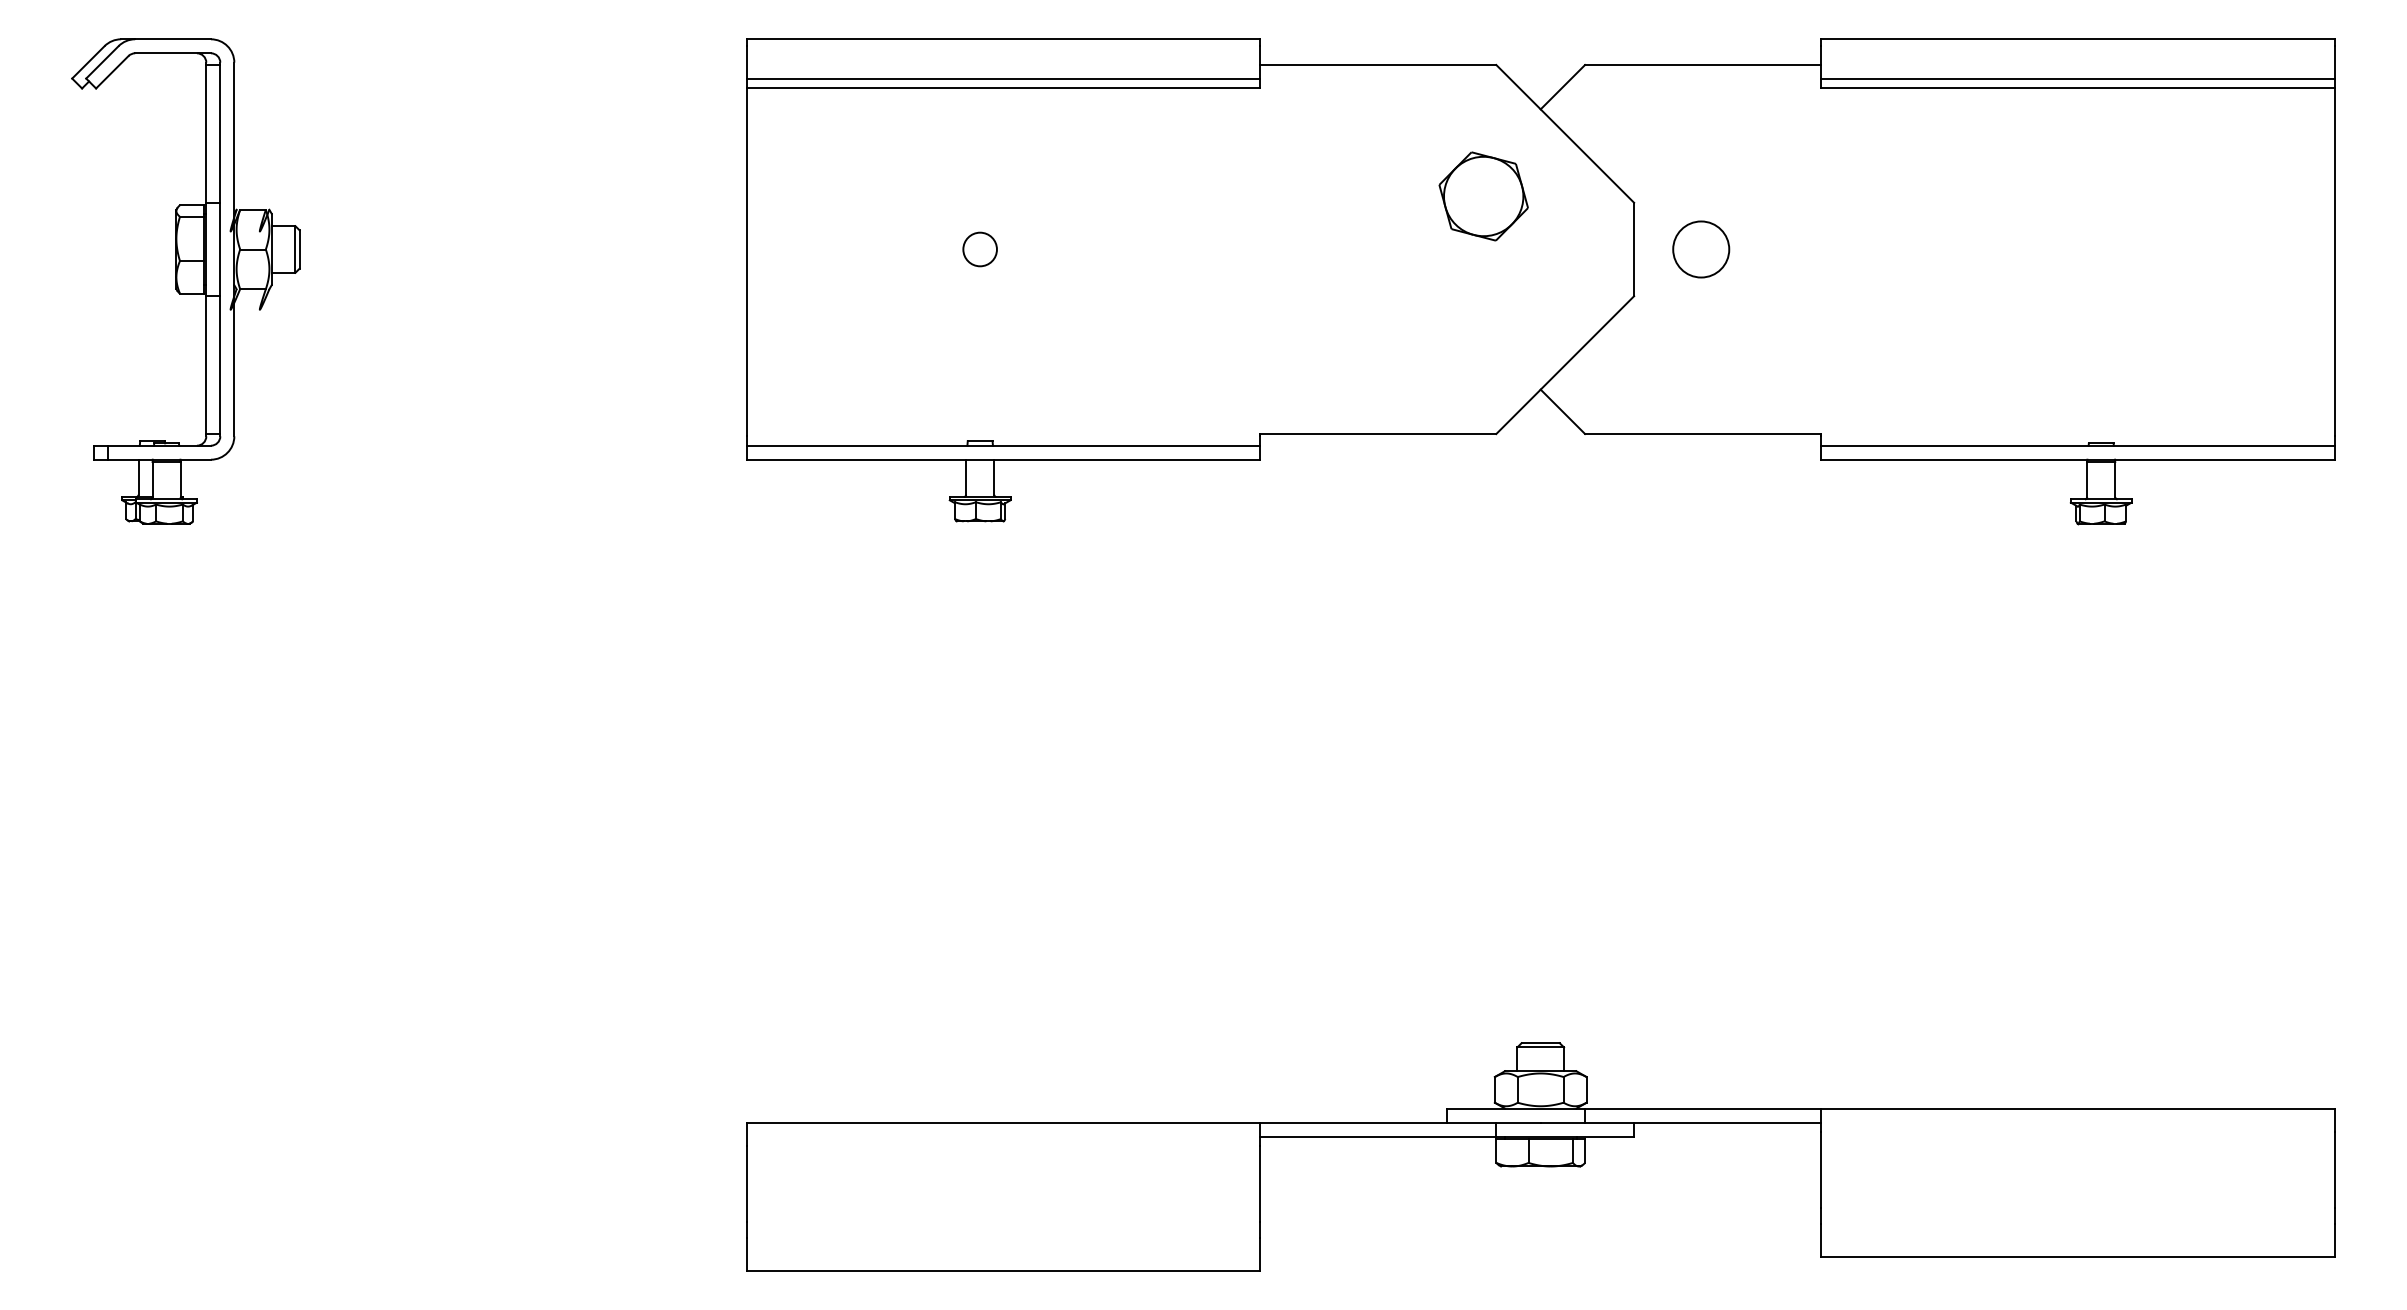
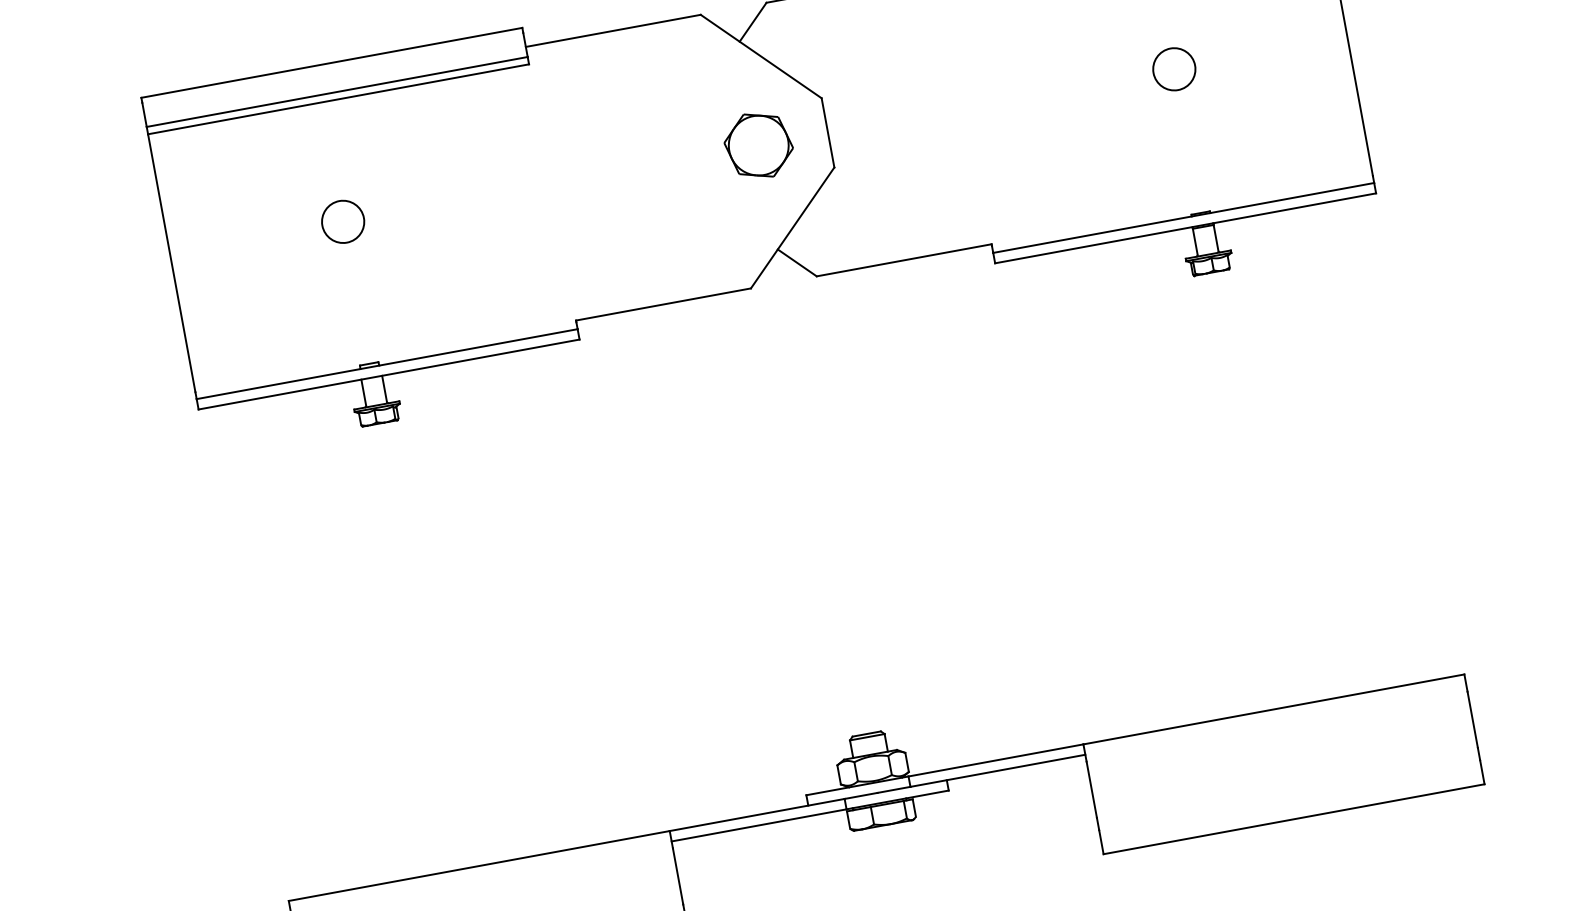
part: (1483, 196) -> (758, 145), moved
circle: (980, 249) -> (343, 221), size x1.67
circle: (1701, 249) -> (1174, 69), moved

